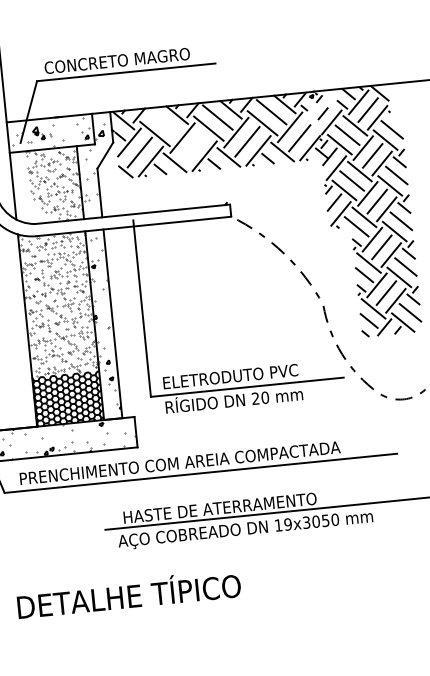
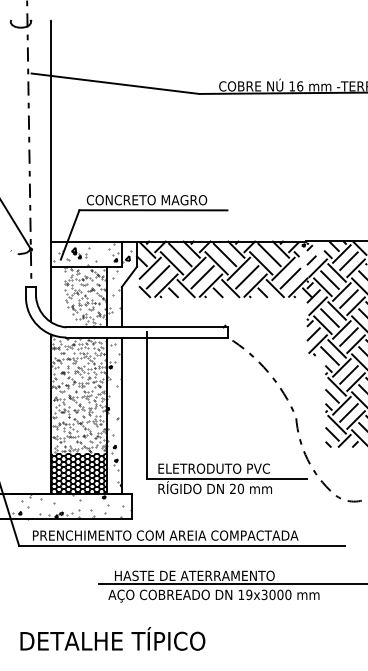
line: (164, 122) -> (180, 254), added
line: (193, 147) -> (202, 277), added
text: (325, 520) -> (280, 594), 19x3050 -> 19x3000

